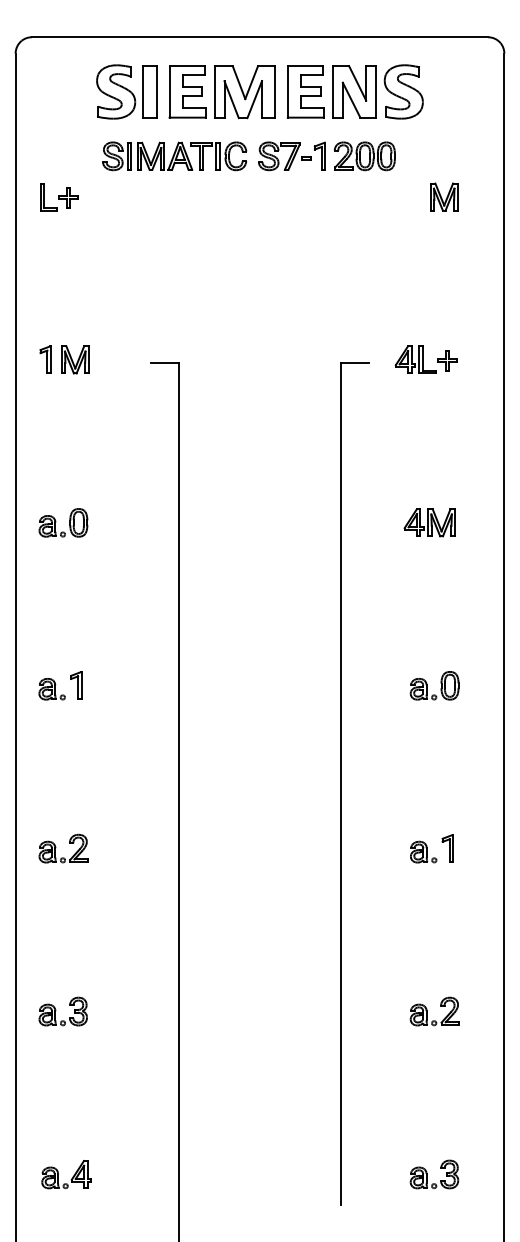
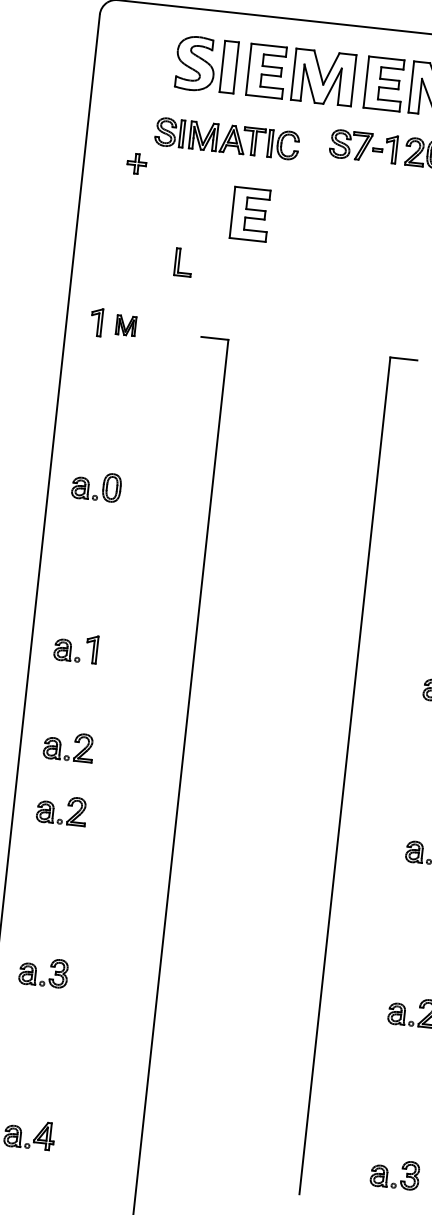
part: (174, 156) -> (227, 138), moved
part: (48, 197) -> (183, 263), moved
part: (186, 235) -> (250, 213), added
part: (75, 359) -> (126, 325), size x0.7
part: (56, 783) -> (61, 744), added

